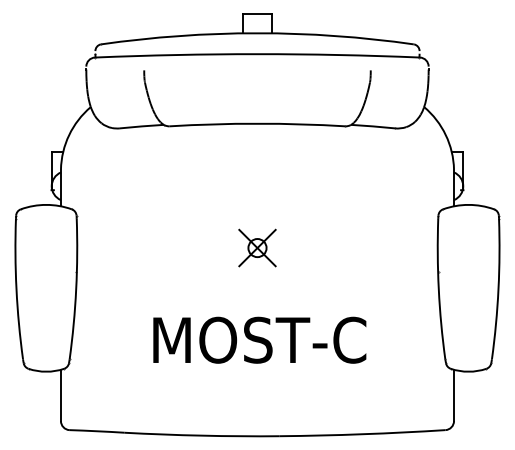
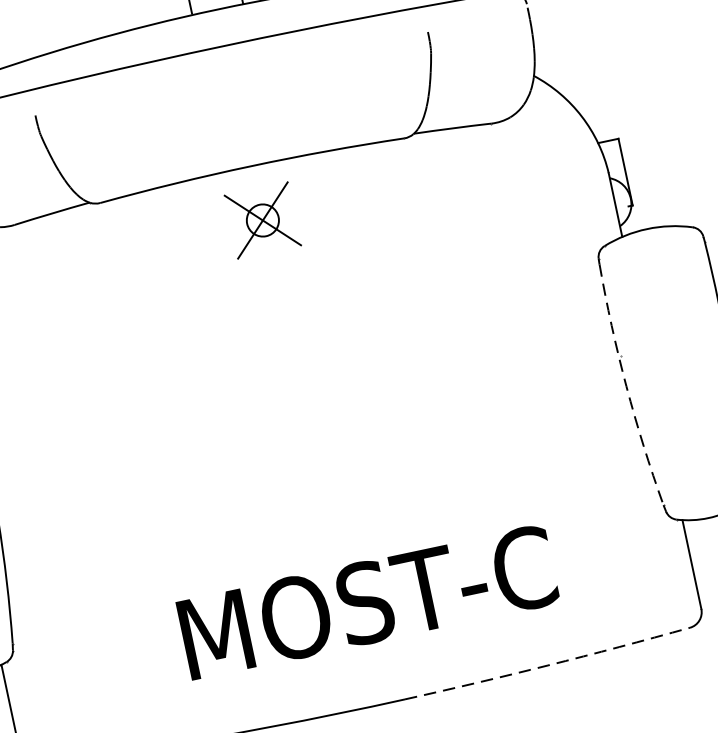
part: (257, 247) -> (262, 219), moved
arc: (438, 289) -> (626, 386), solid -> dashed
text: (259, 339) -> (367, 601), moved
arc: (362, 434) -> (547, 665), solid -> dashed

